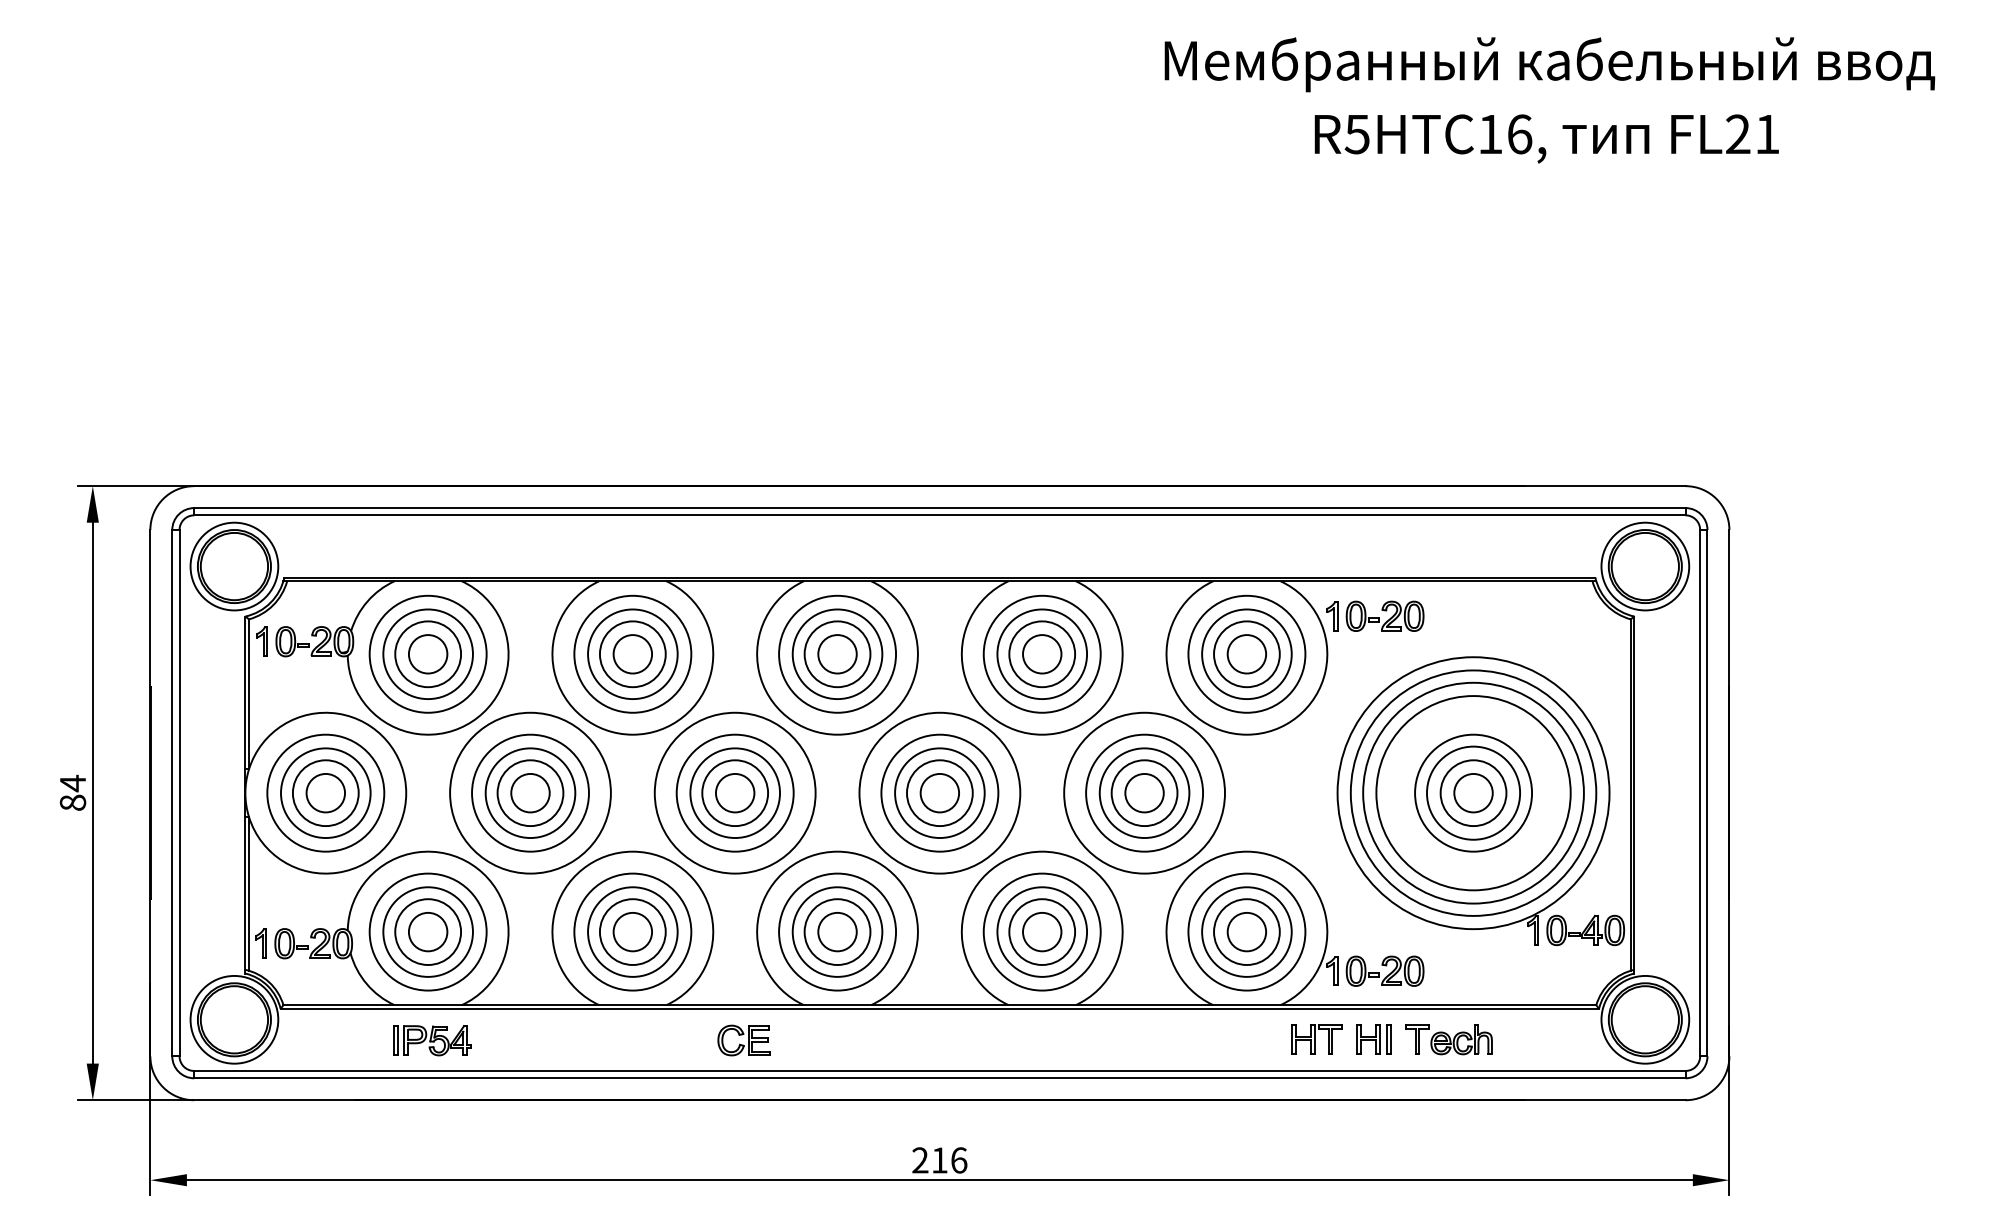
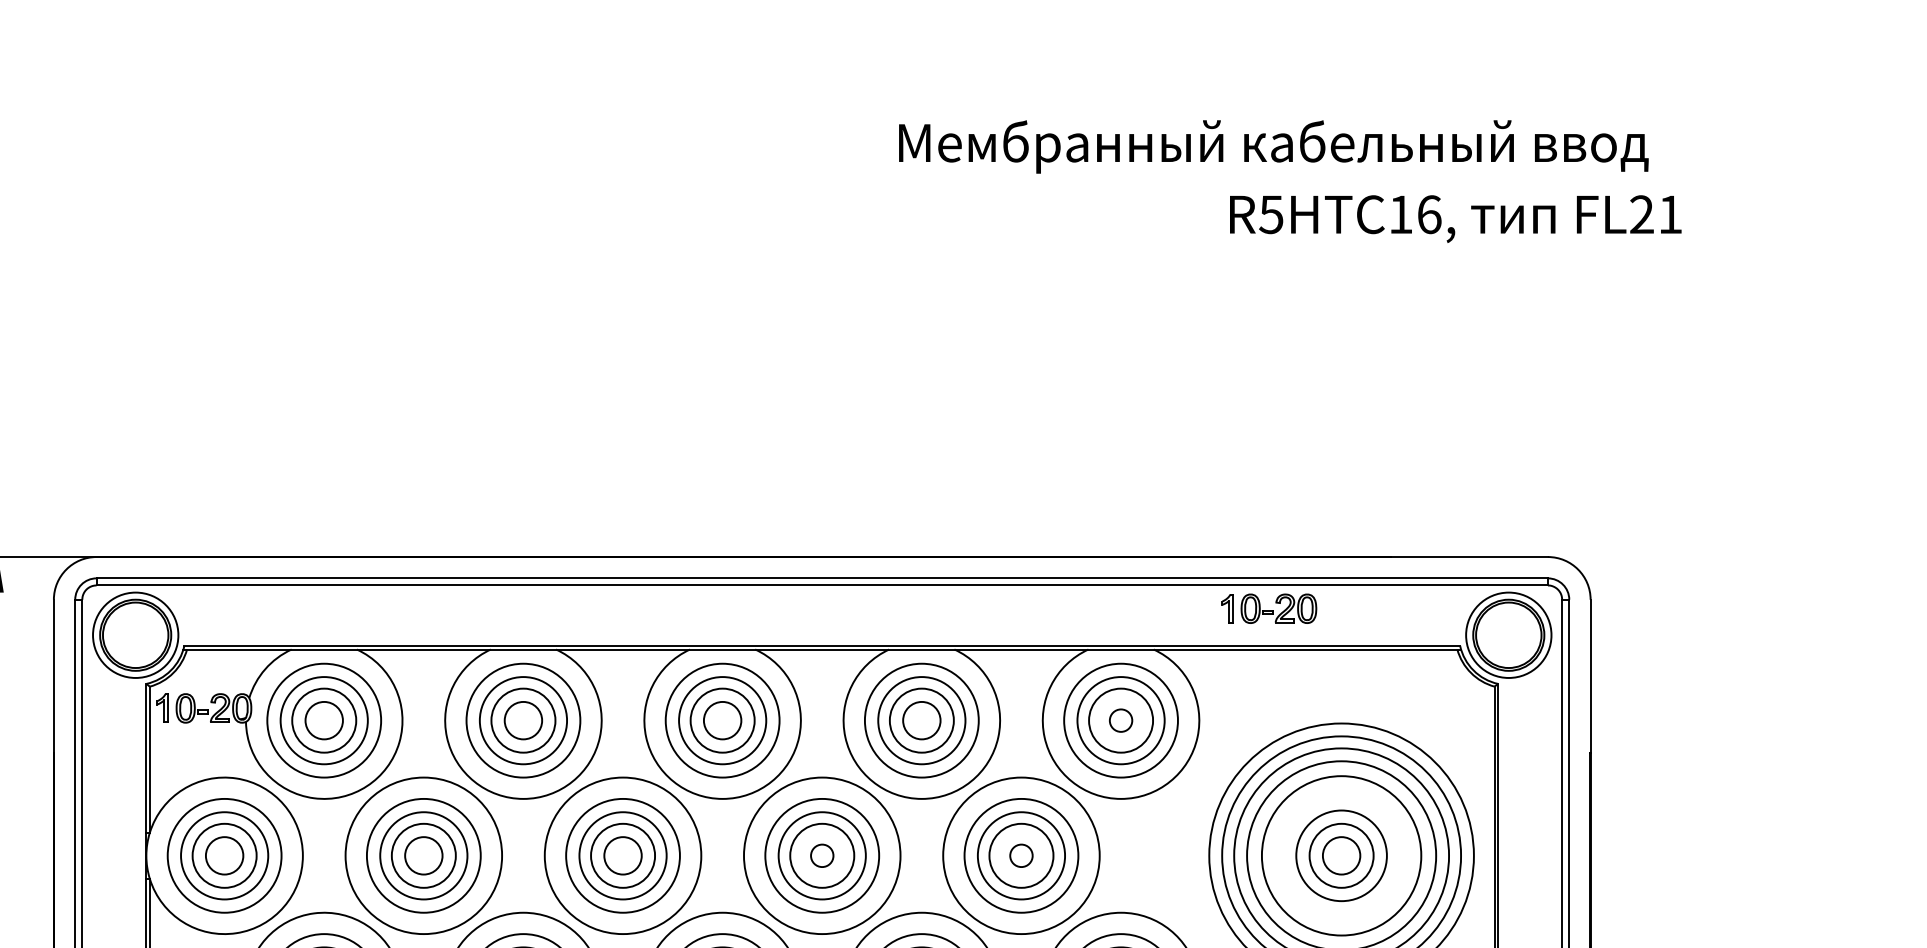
text: (1549, 64) -> (1273, 146), moved
text: (1546, 138) -> (1455, 218), moved
part: (1375, 615) -> (1269, 607), moved
circle: (1246, 654) -> (1120, 720), size x0.6
circle: (939, 792) -> (821, 855), size x0.6
circle: (1144, 792) -> (1021, 855), size x0.6
circle: (1473, 792) -> (1341, 855), size x1.4

